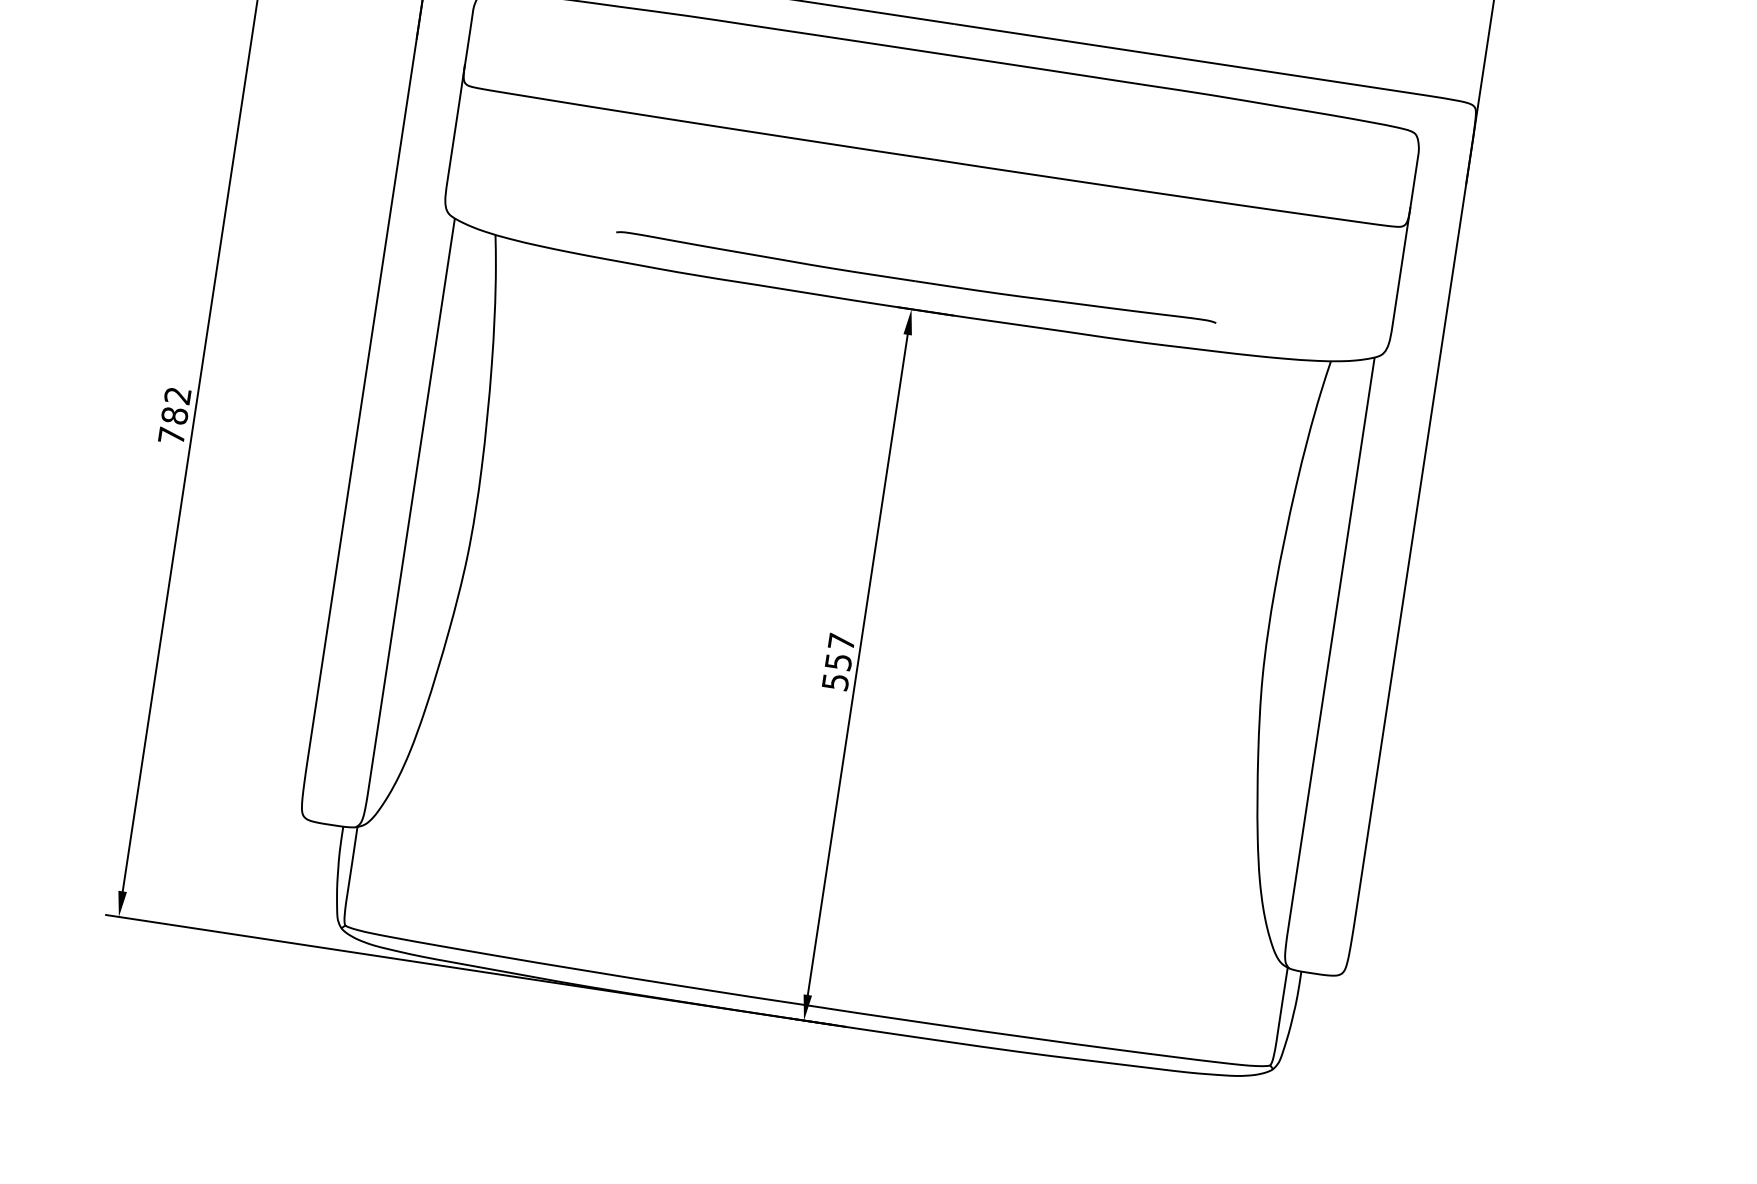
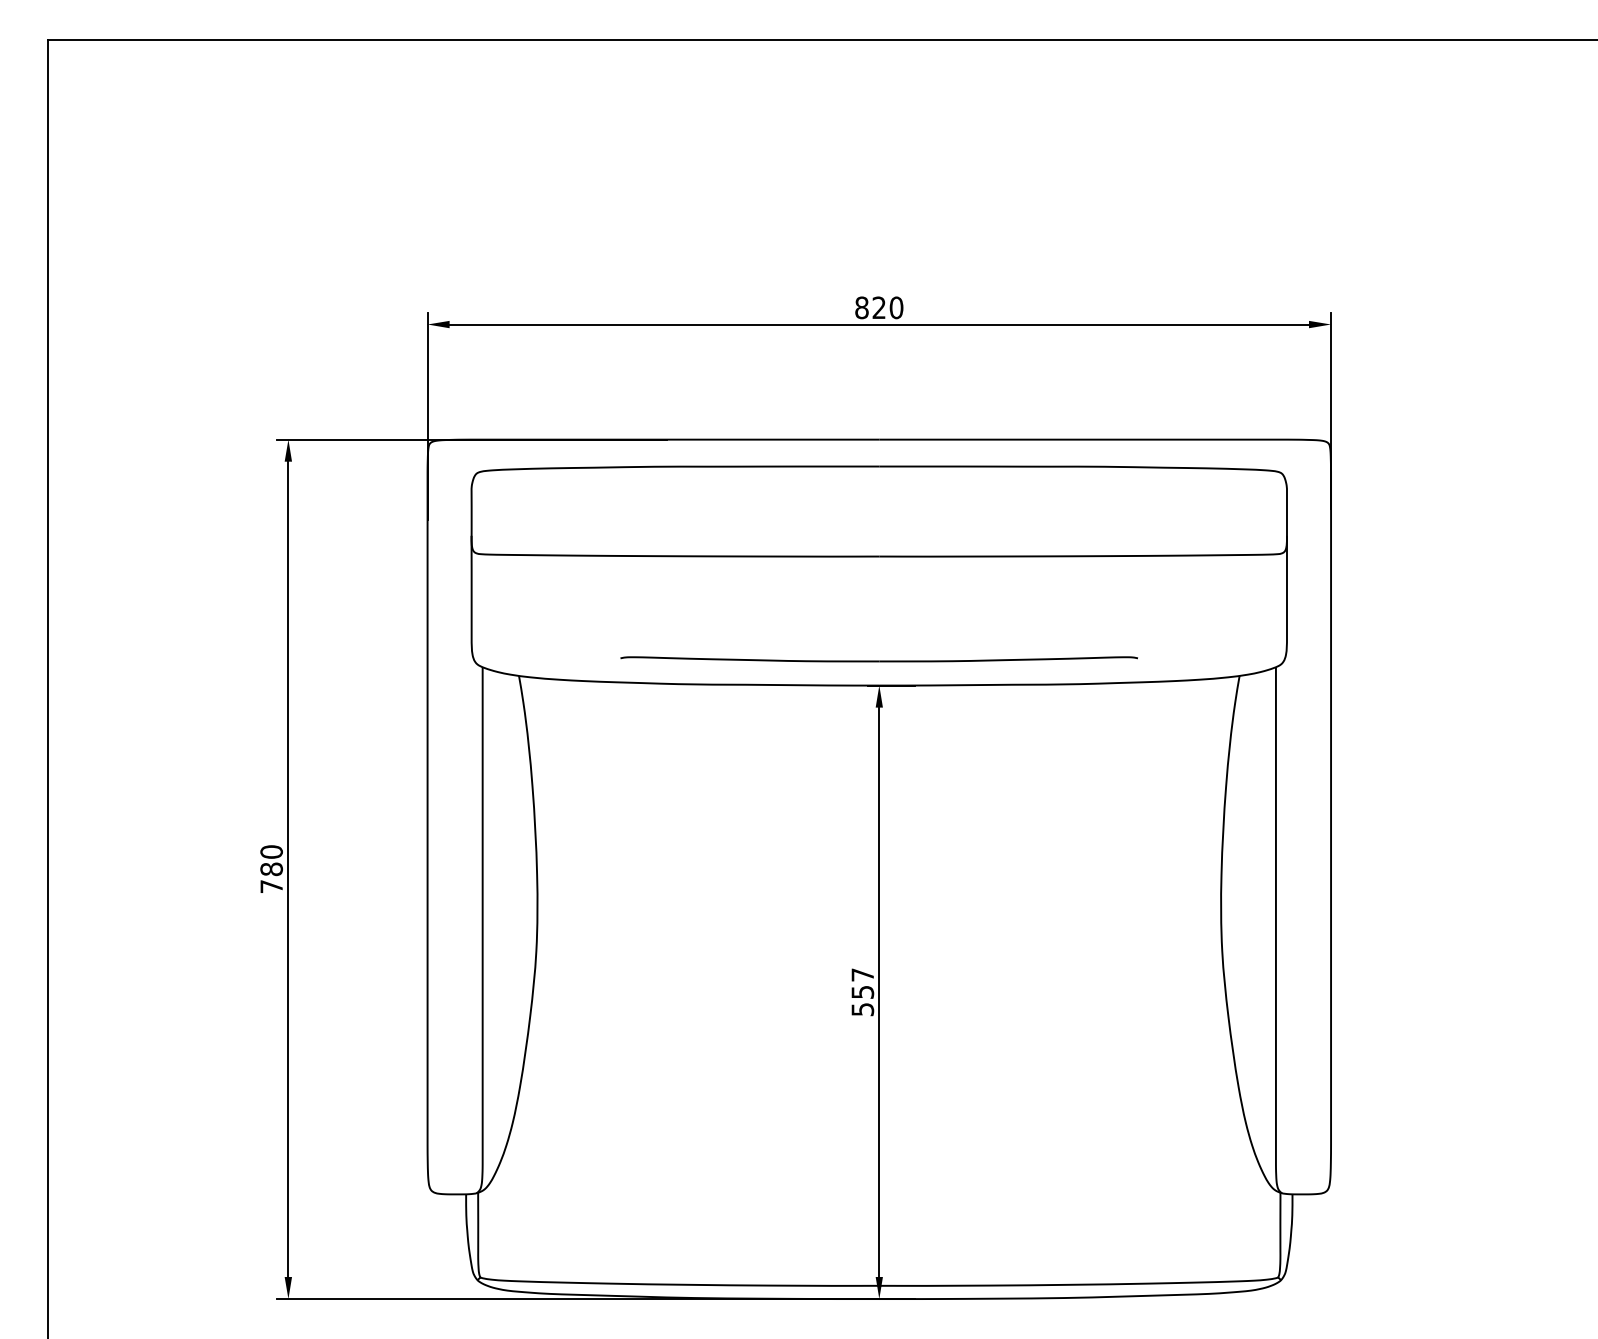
text: (177, 395) -> (271, 851), 782 -> 780

